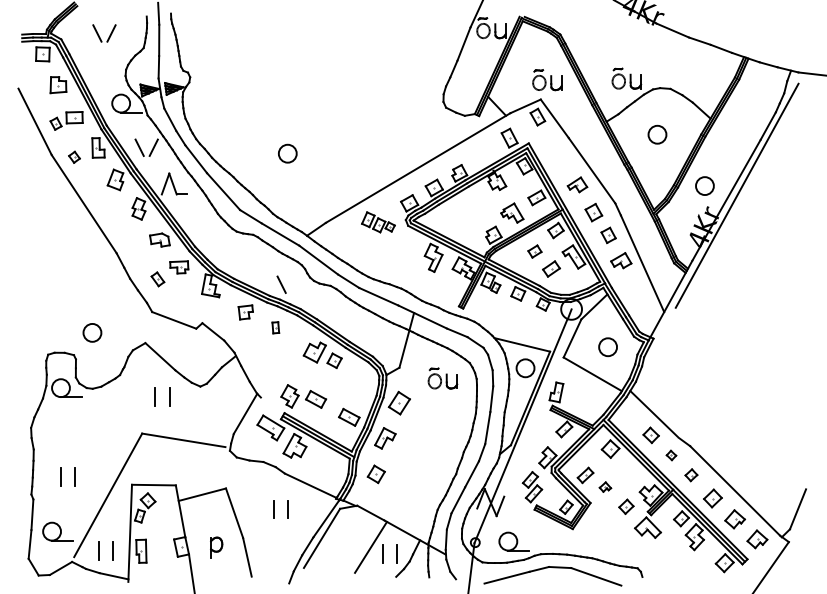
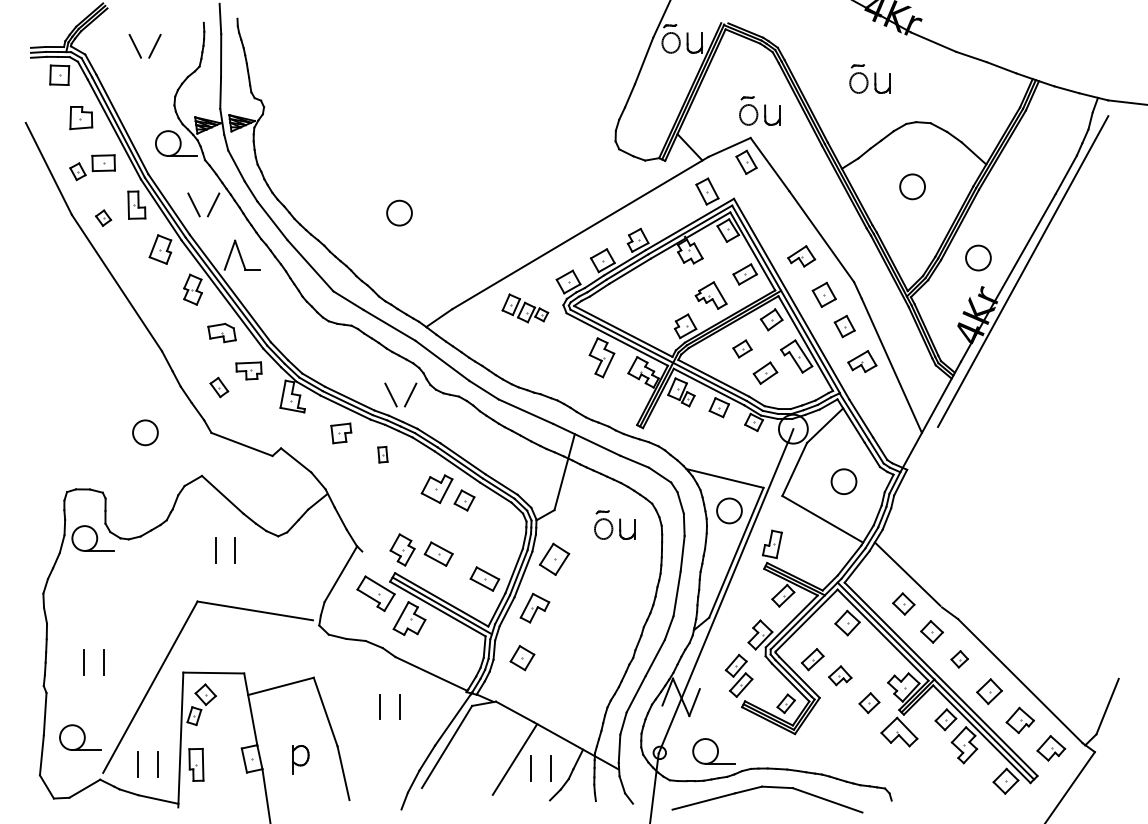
part: (626, 78) -> (869, 78), moved
line: (295, 284) -> (410, 394), added
circle: (92, 332) -> (145, 432), moved
part: (671, 455) -> (931, 631), size x1.67
part: (605, 486) -> (840, 675), size x1.43

